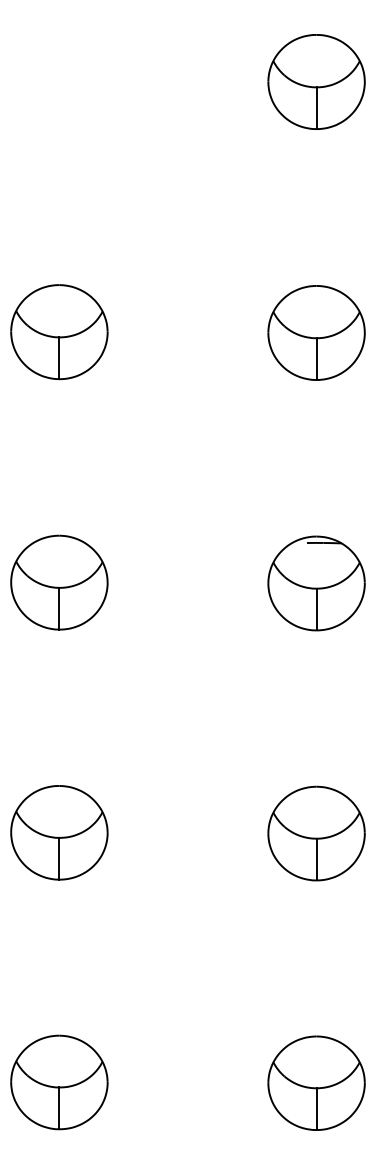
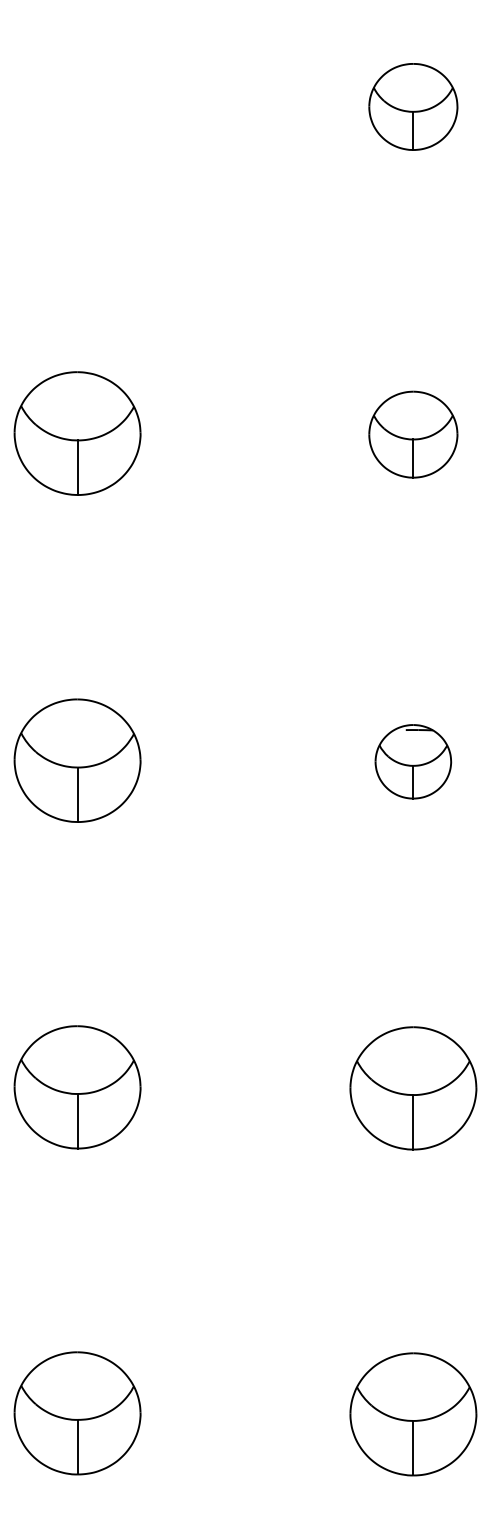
part: (316, 81) -> (413, 106), size x0.7
part: (316, 332) -> (413, 434), size x0.7
part: (316, 583) -> (413, 761), size x0.6

